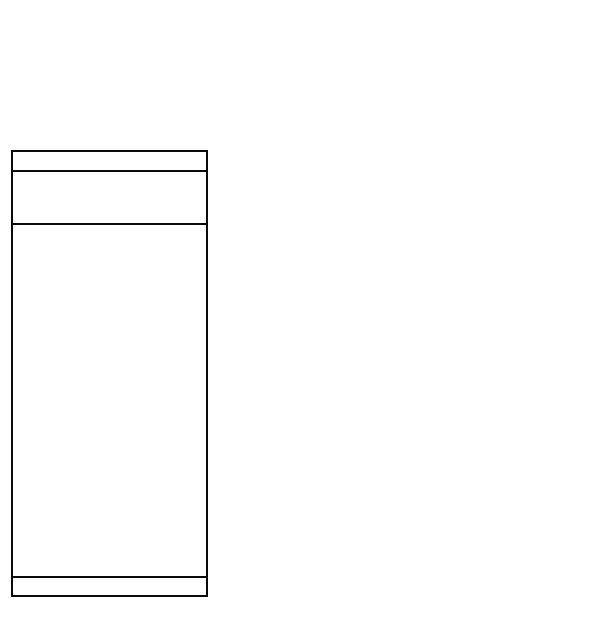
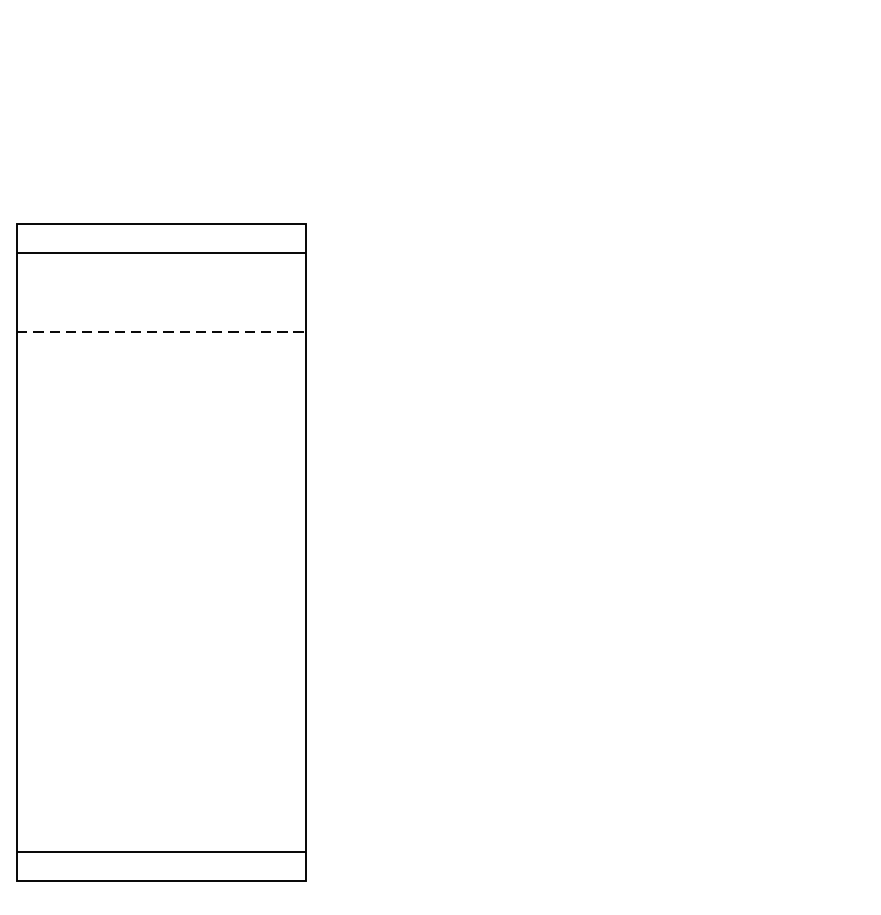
line: (109, 224) -> (161, 331), solid -> dashed

